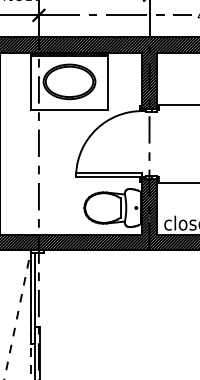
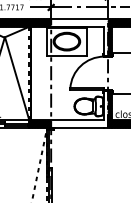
hatch: (94, 71) -> (79, 36), removed
hatch: (94, 213) -> (79, 109), removed

